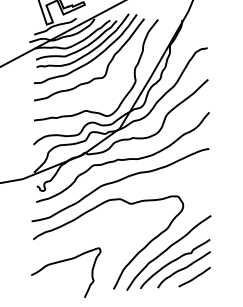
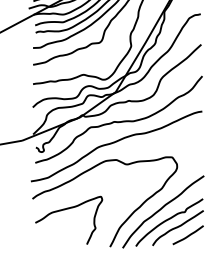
curve: (65, 261) -> (68, 209), moved

